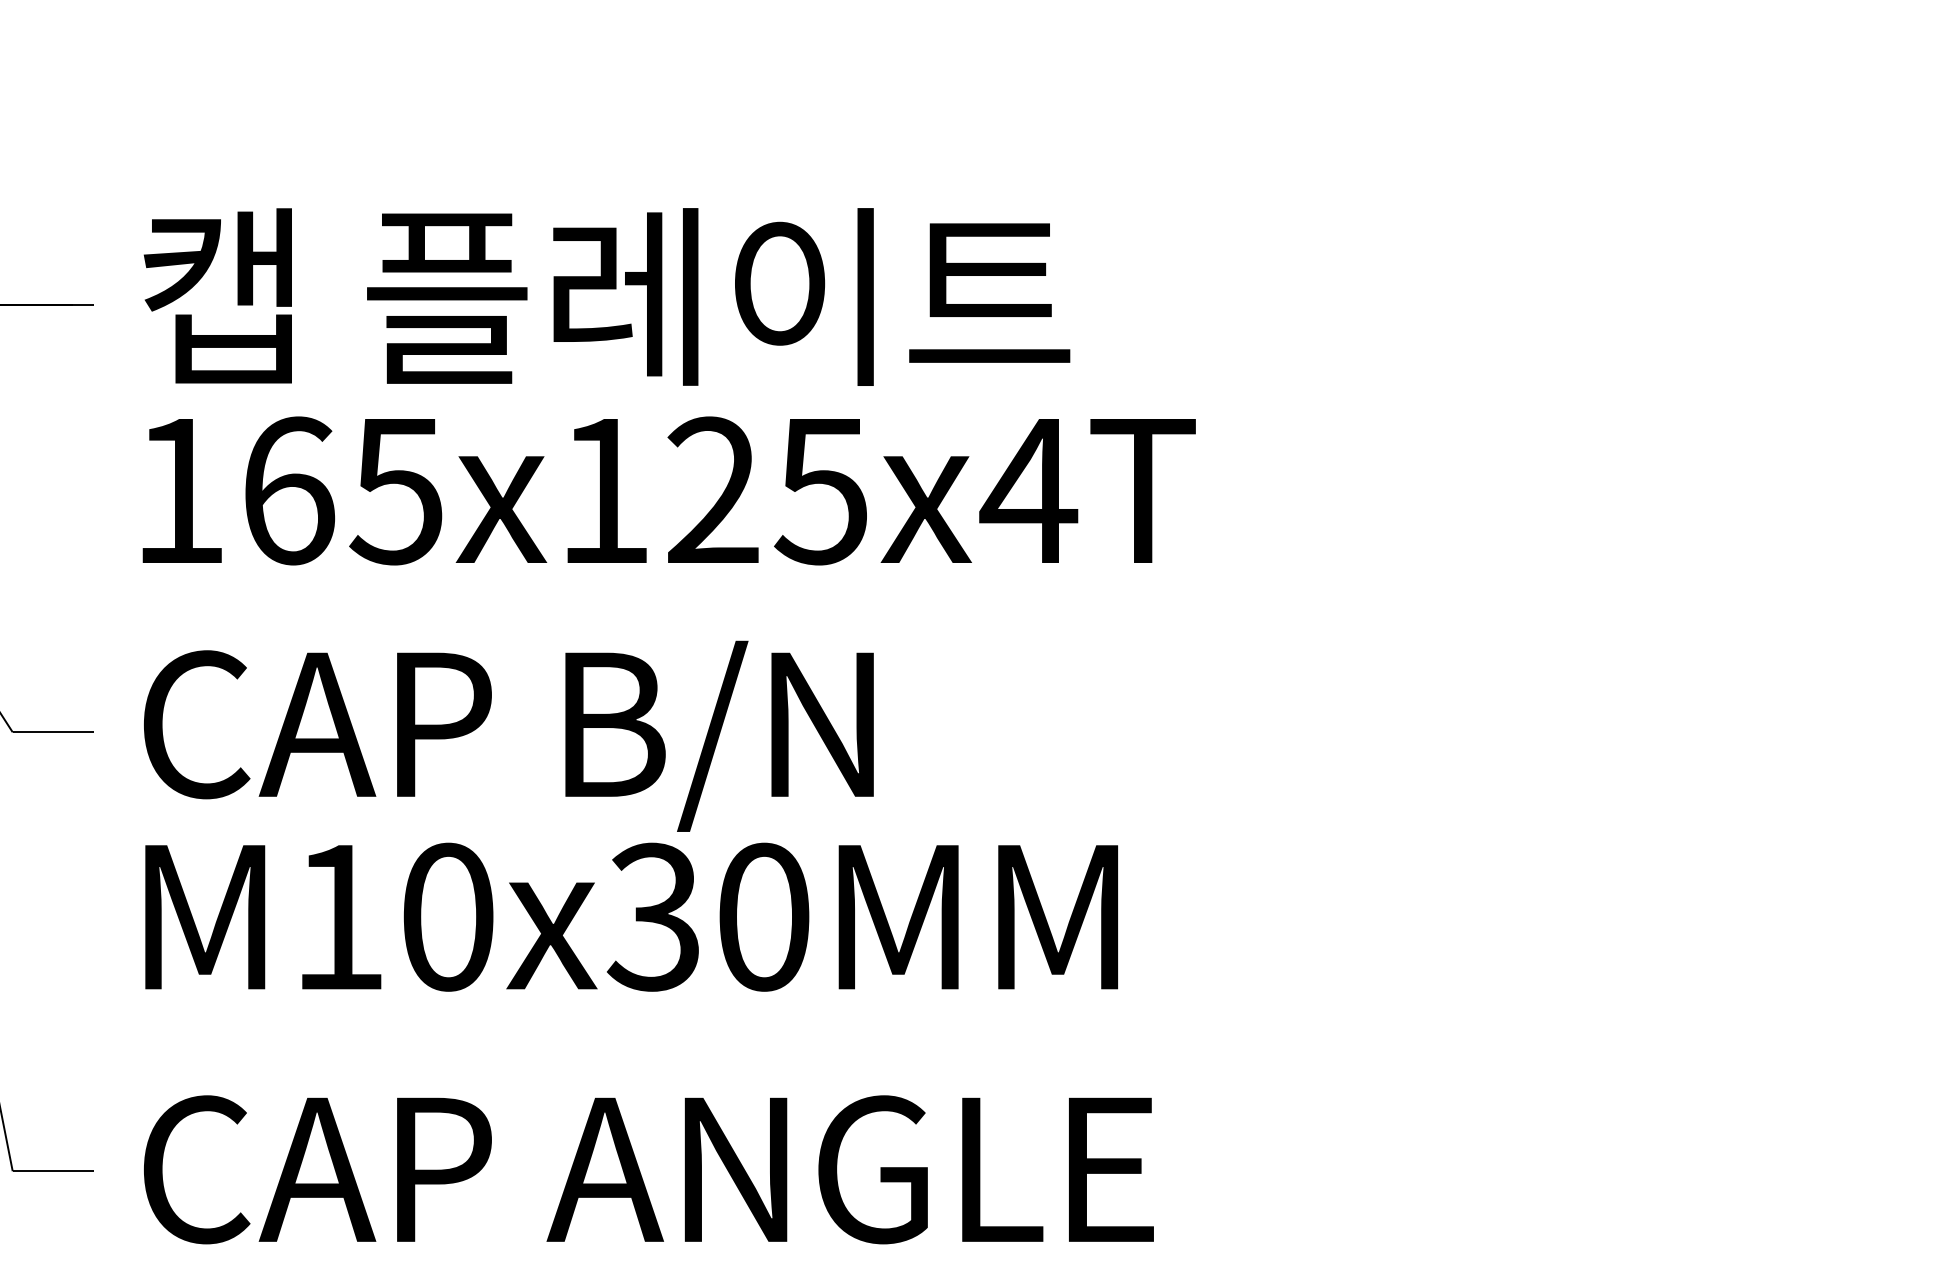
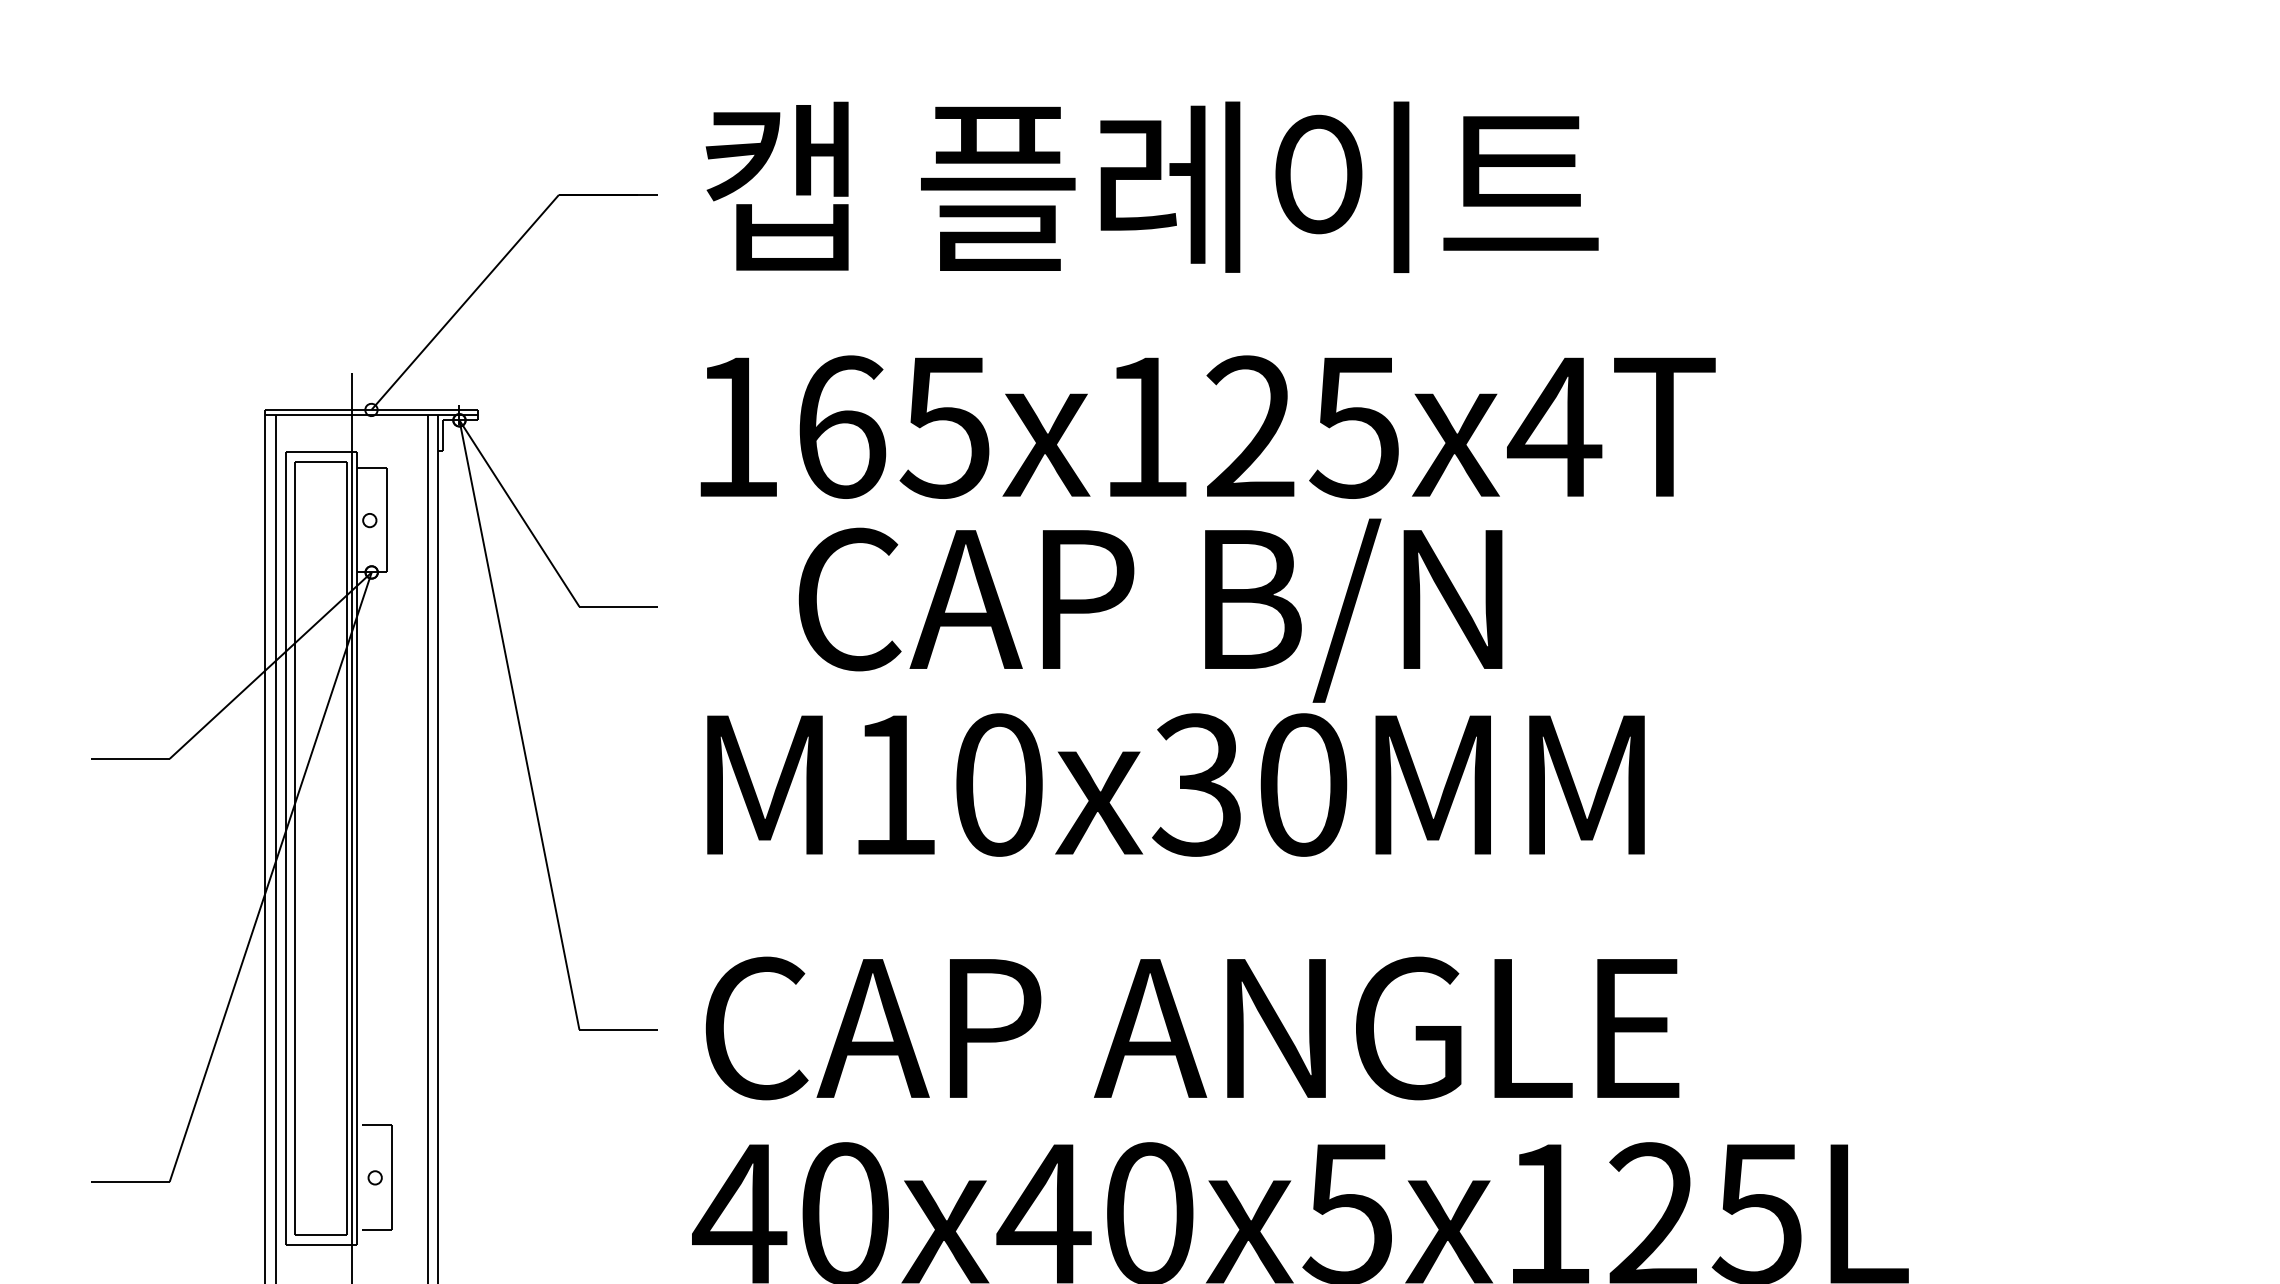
text: (668, 490) -> (1207, 426), moved
text: (508, 736) -> (1150, 610), moved

